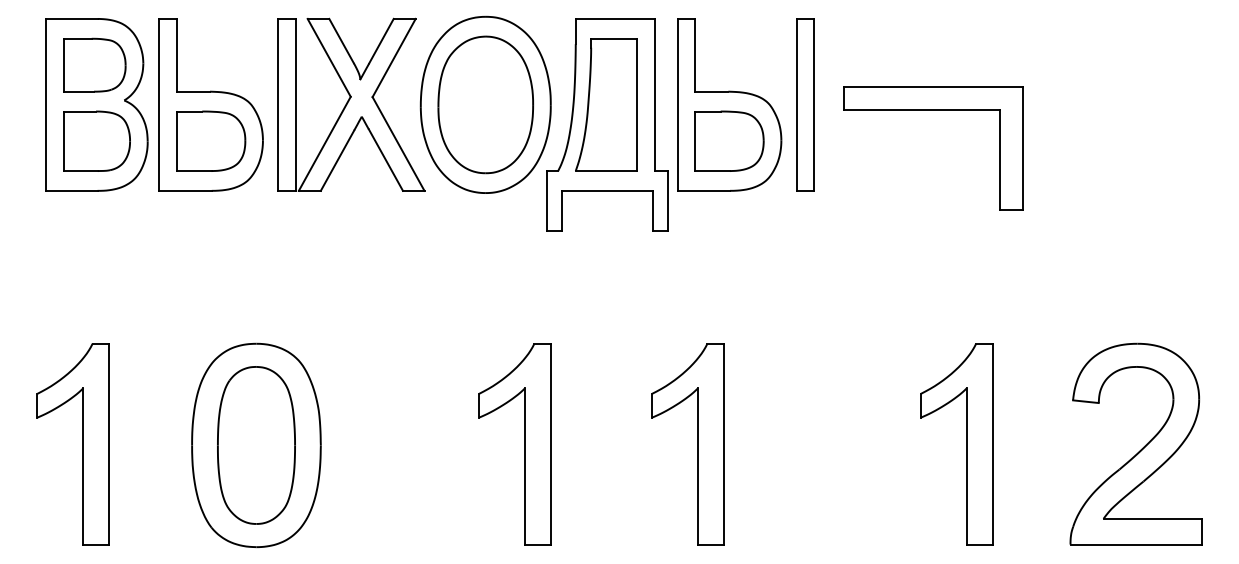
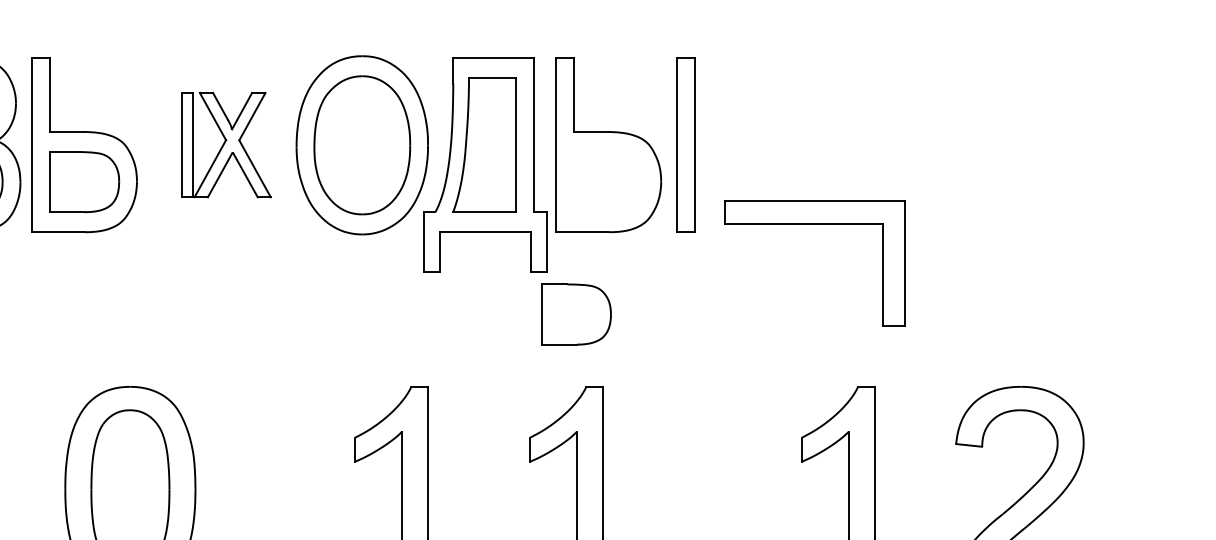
part: (351, 104) -> (226, 144), size x0.6
part: (933, 110) -> (815, 224), moved
part: (729, 140) -> (576, 313), moved

